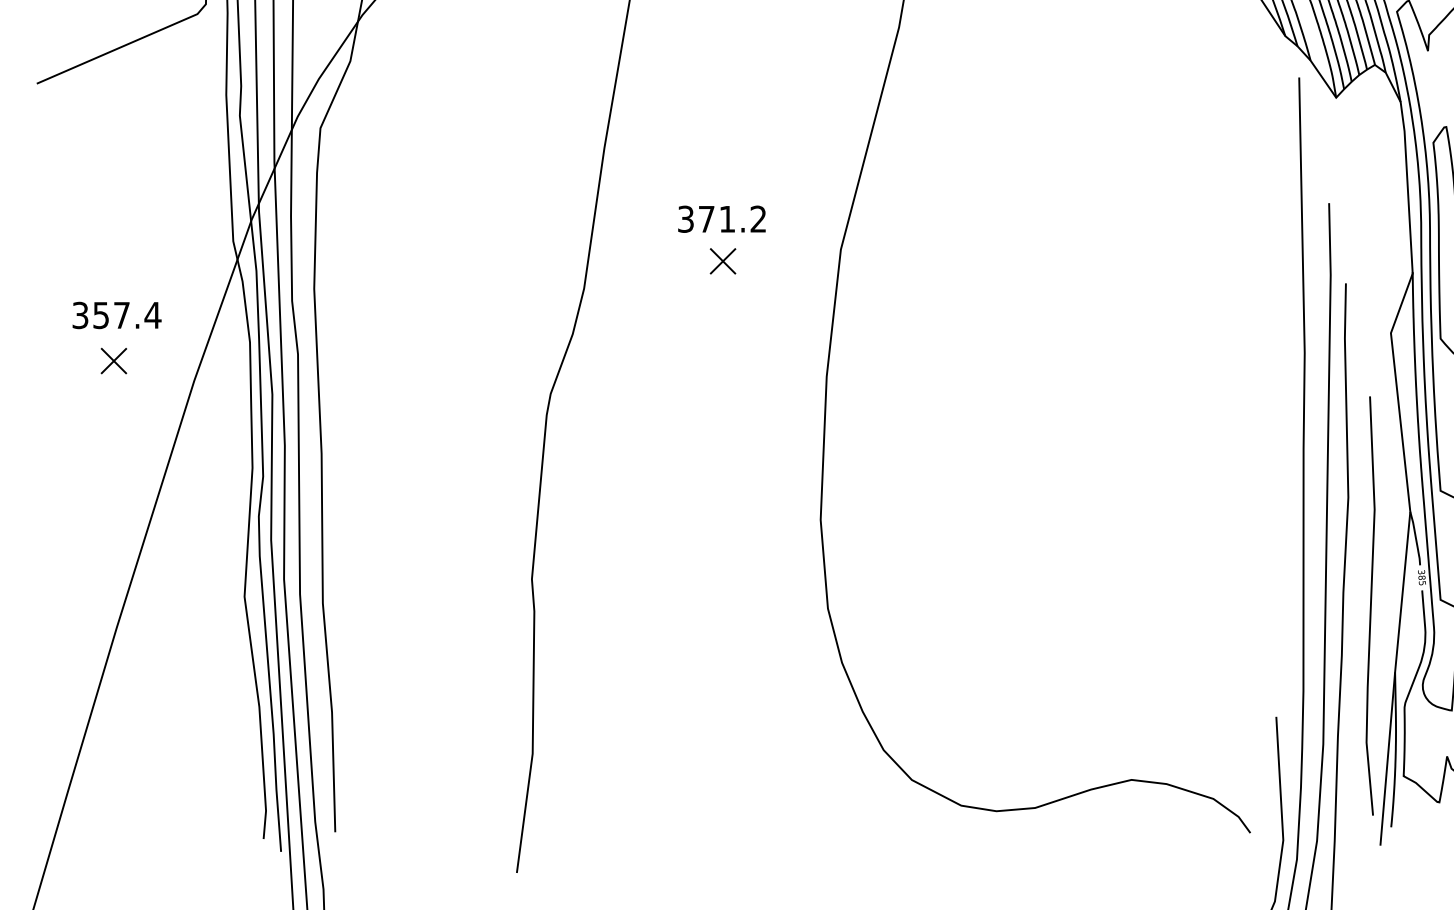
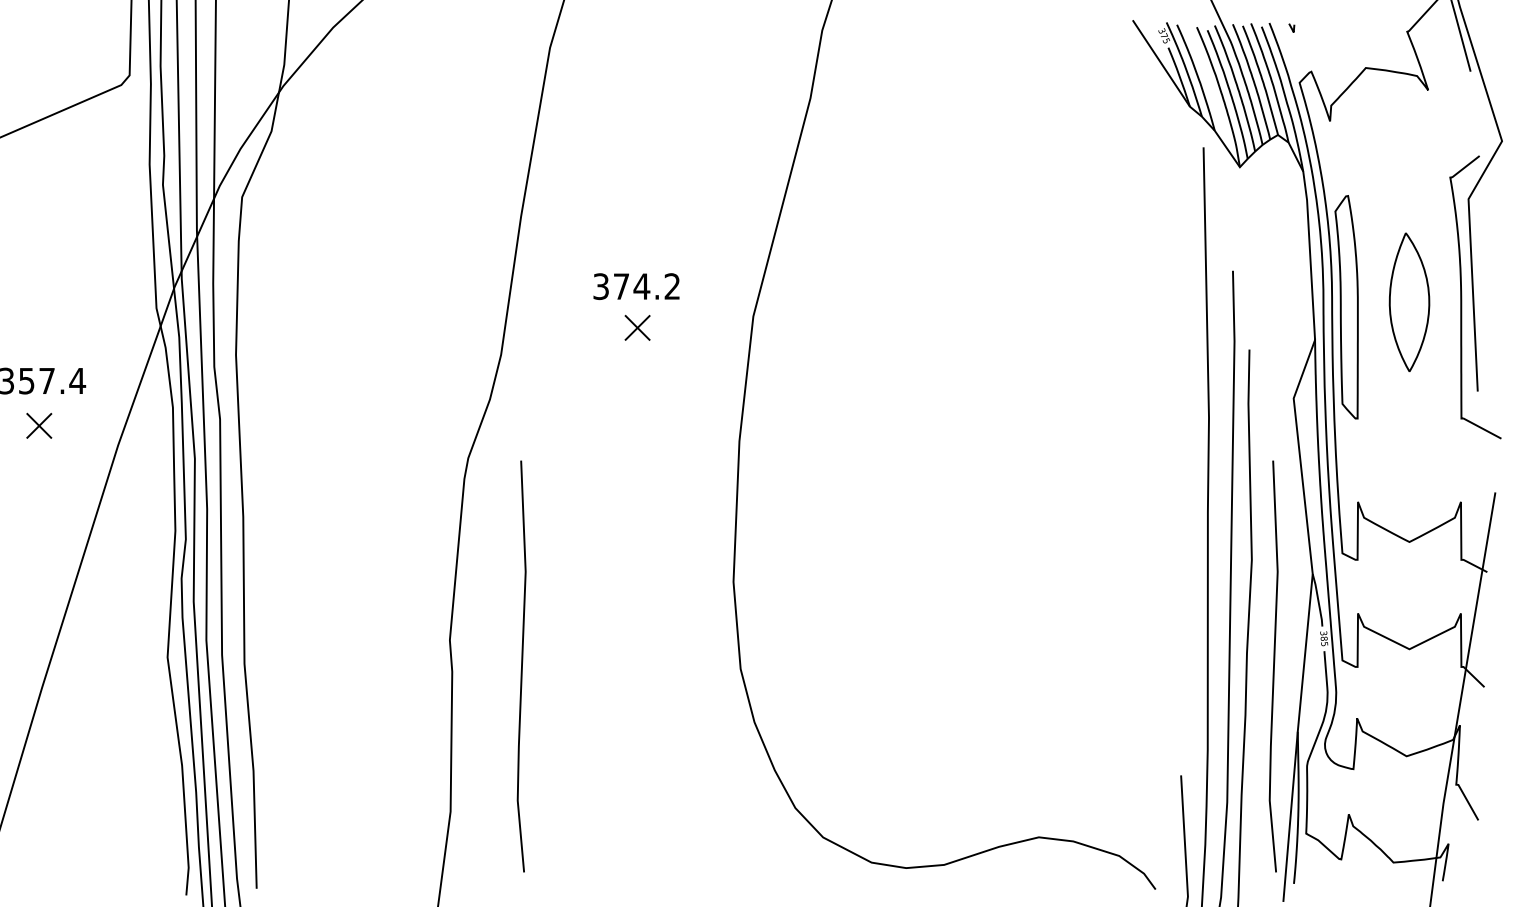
text: (727, 219) -> (641, 286), 371.2 -> 374.2
line: (604, 605) -> (521, 666), added

